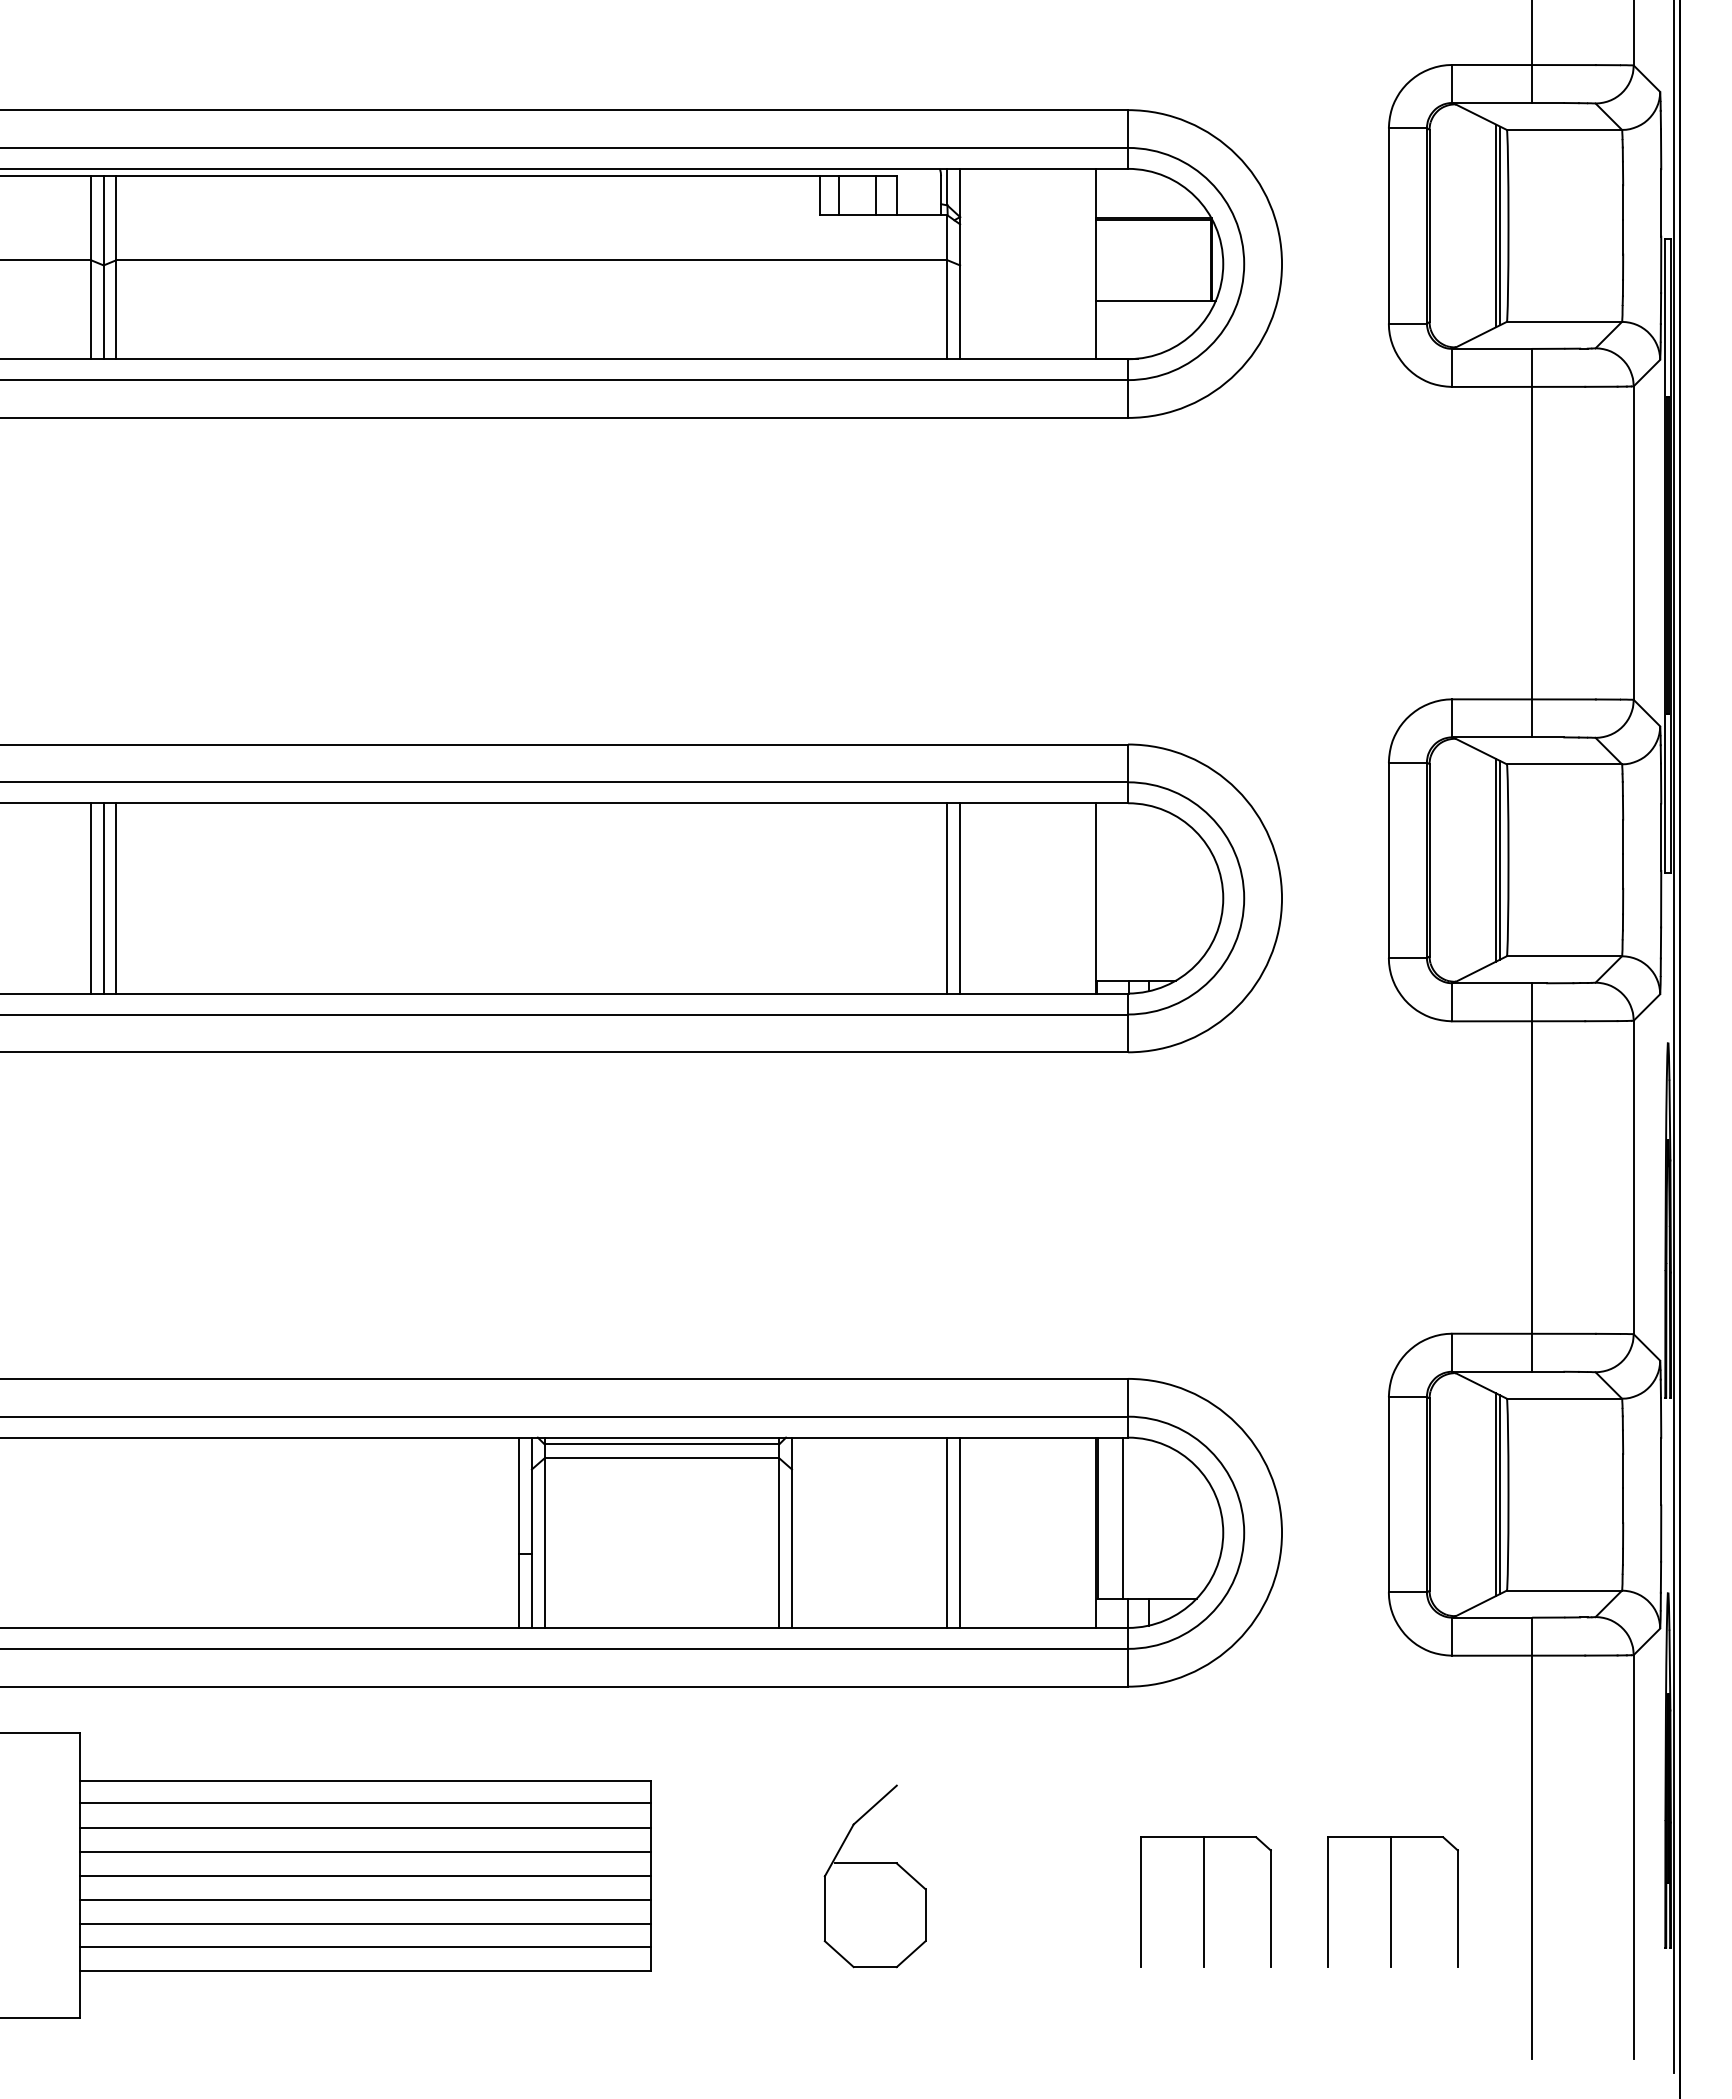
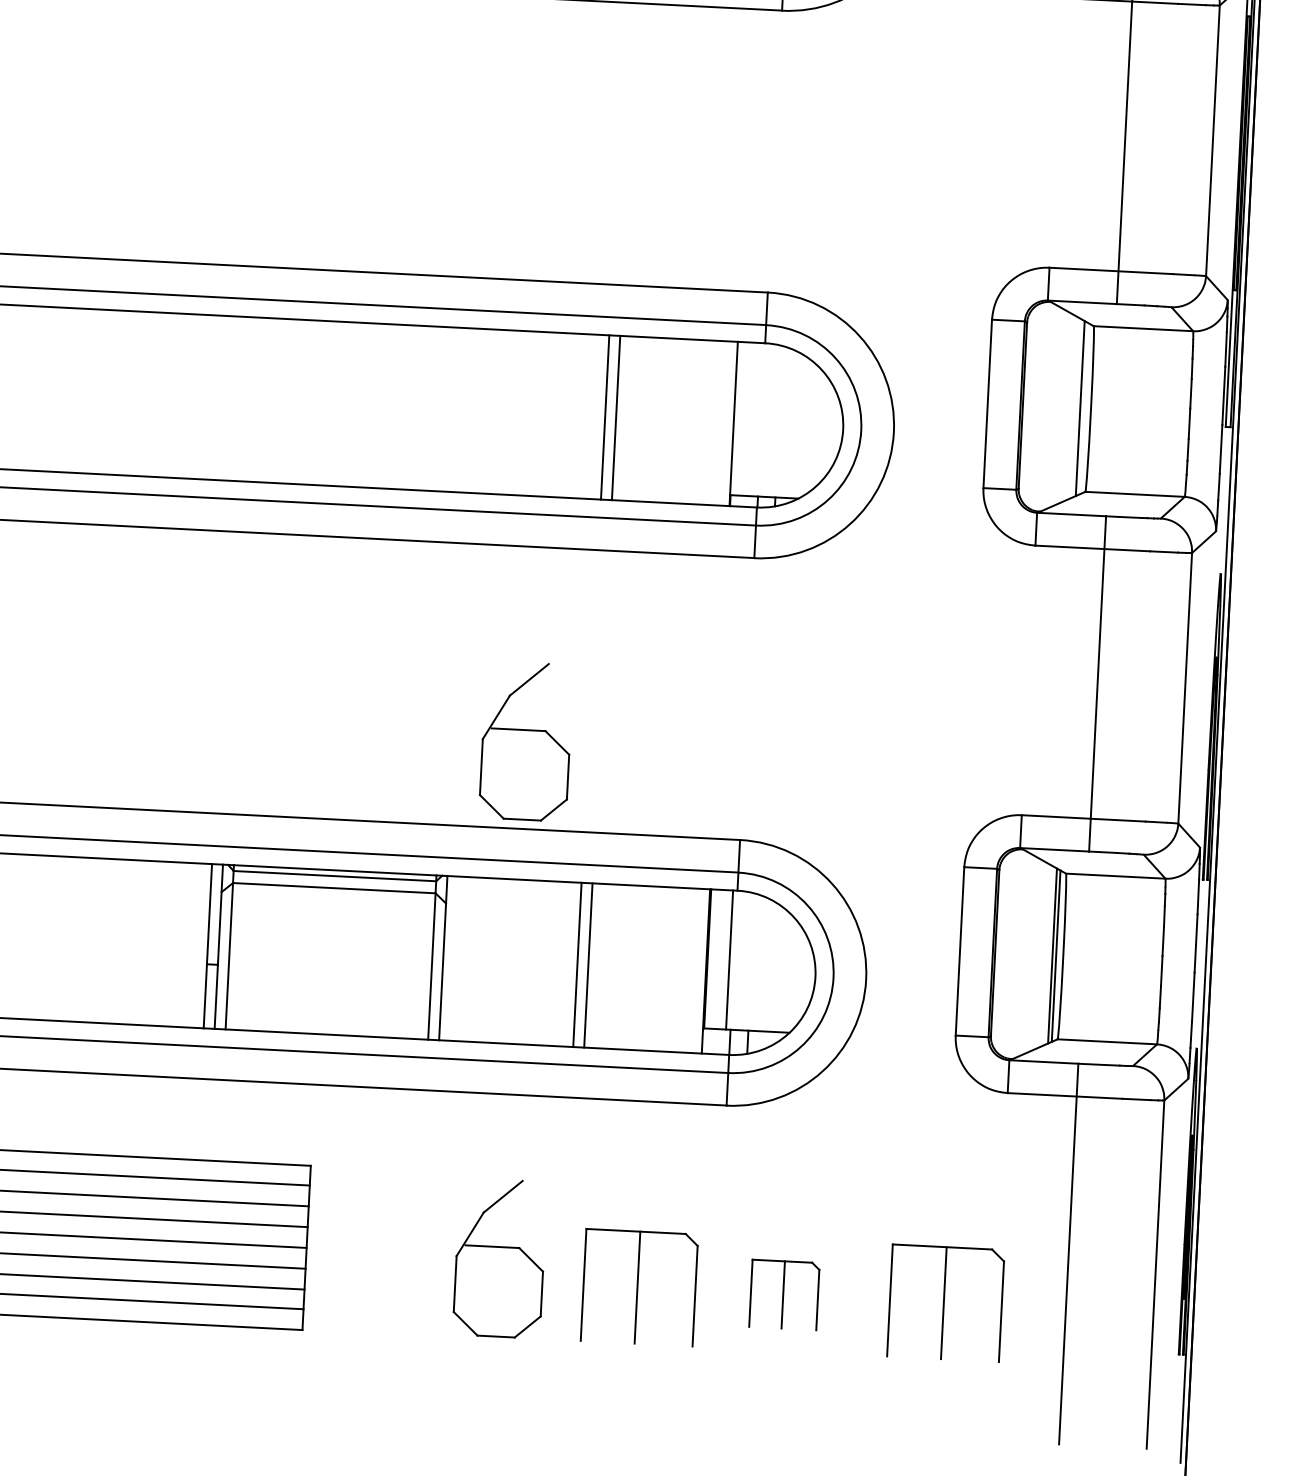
line: (1500, 860) -> (1084, 408), removed
part: (874, 1277) -> (525, 741), added
part: (1037, 1901) -> (639, 1287), added
part: (1205, 1901) -> (784, 1294), size x0.6

